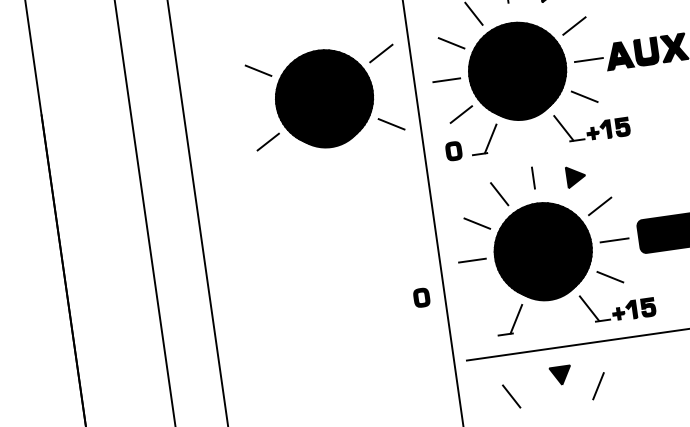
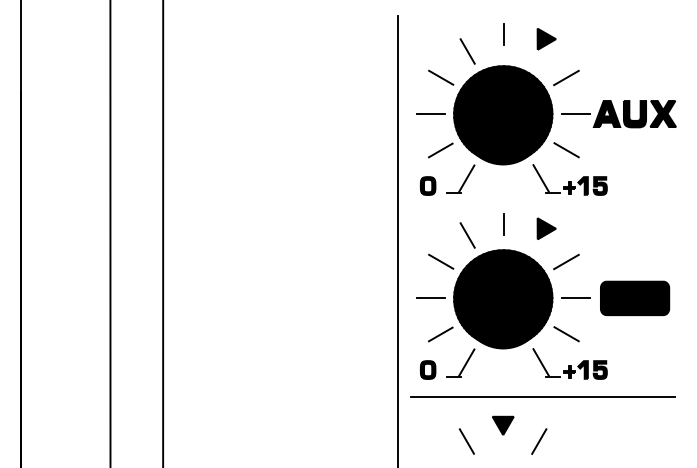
part: (324, 99) -> (306, 115), removed
line: (486, 295) -> (440, 334), added
part: (422, 297) -> (428, 369), moved
line: (511, 396) -> (466, 441), moved

